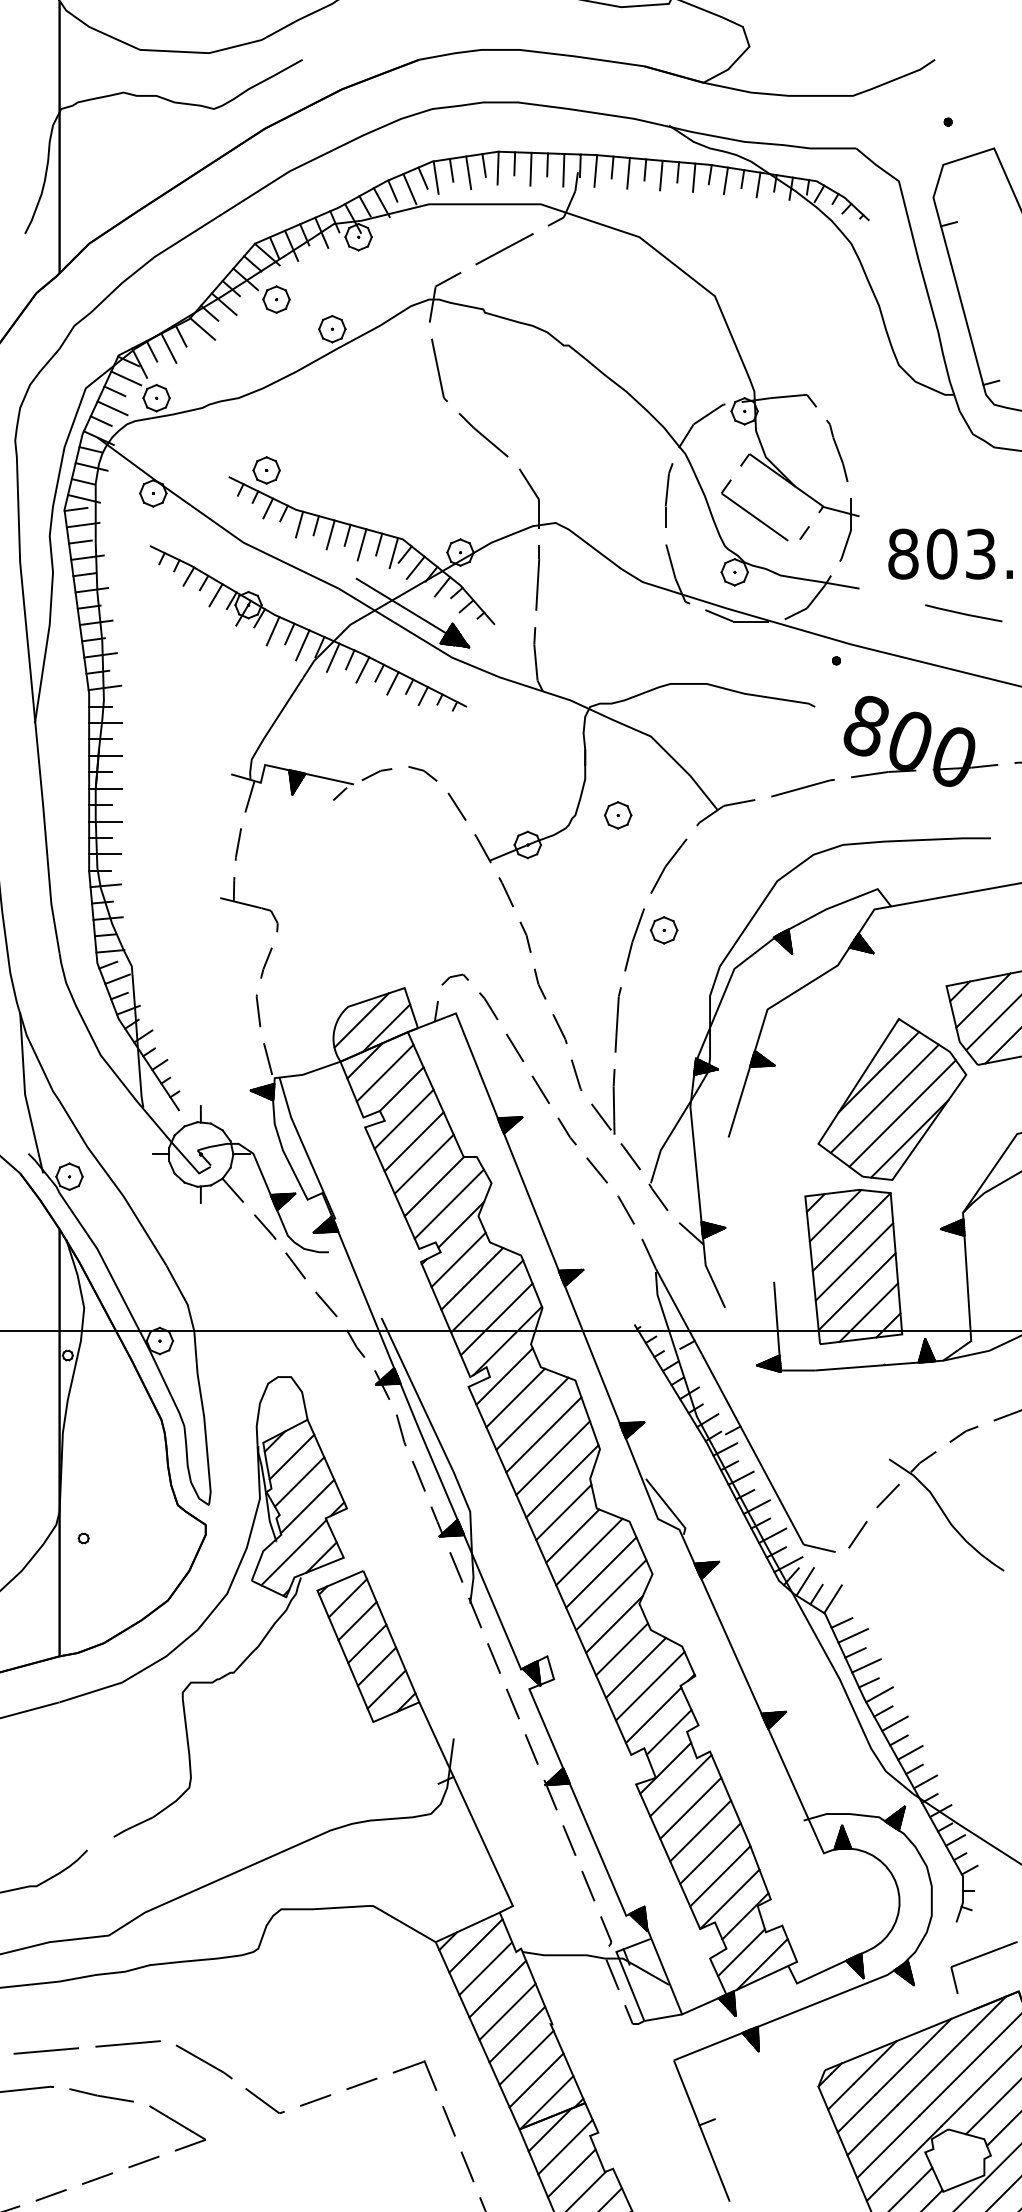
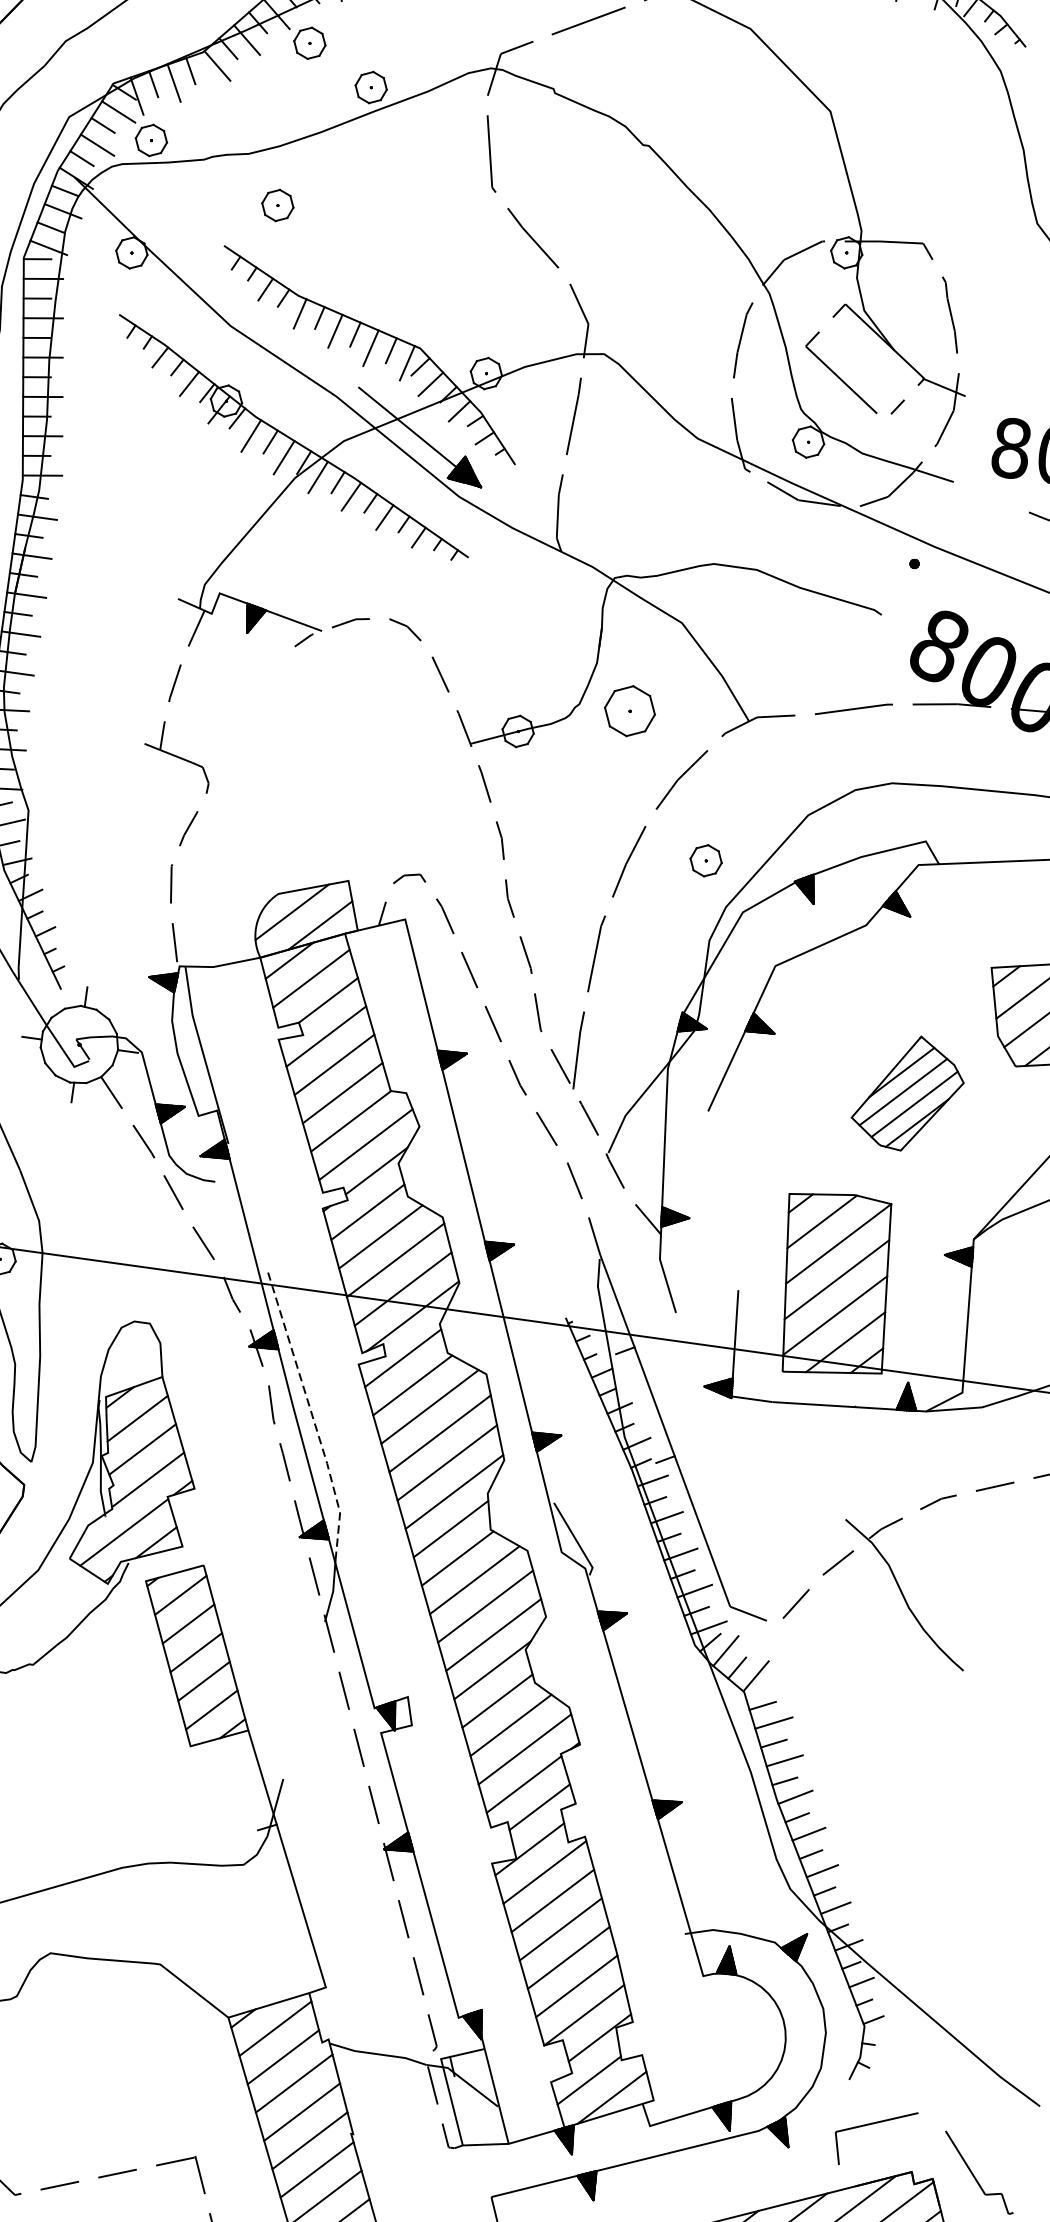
part: (266, 470) -> (277, 205), moved
part: (618, 815) -> (630, 711), size x1.6
part: (664, 930) -> (706, 861), moved
part: (892, 1099) -> (908, 1093), size x0.6
line: (435, 1433) -> (311, 1414), solid -> dashed

